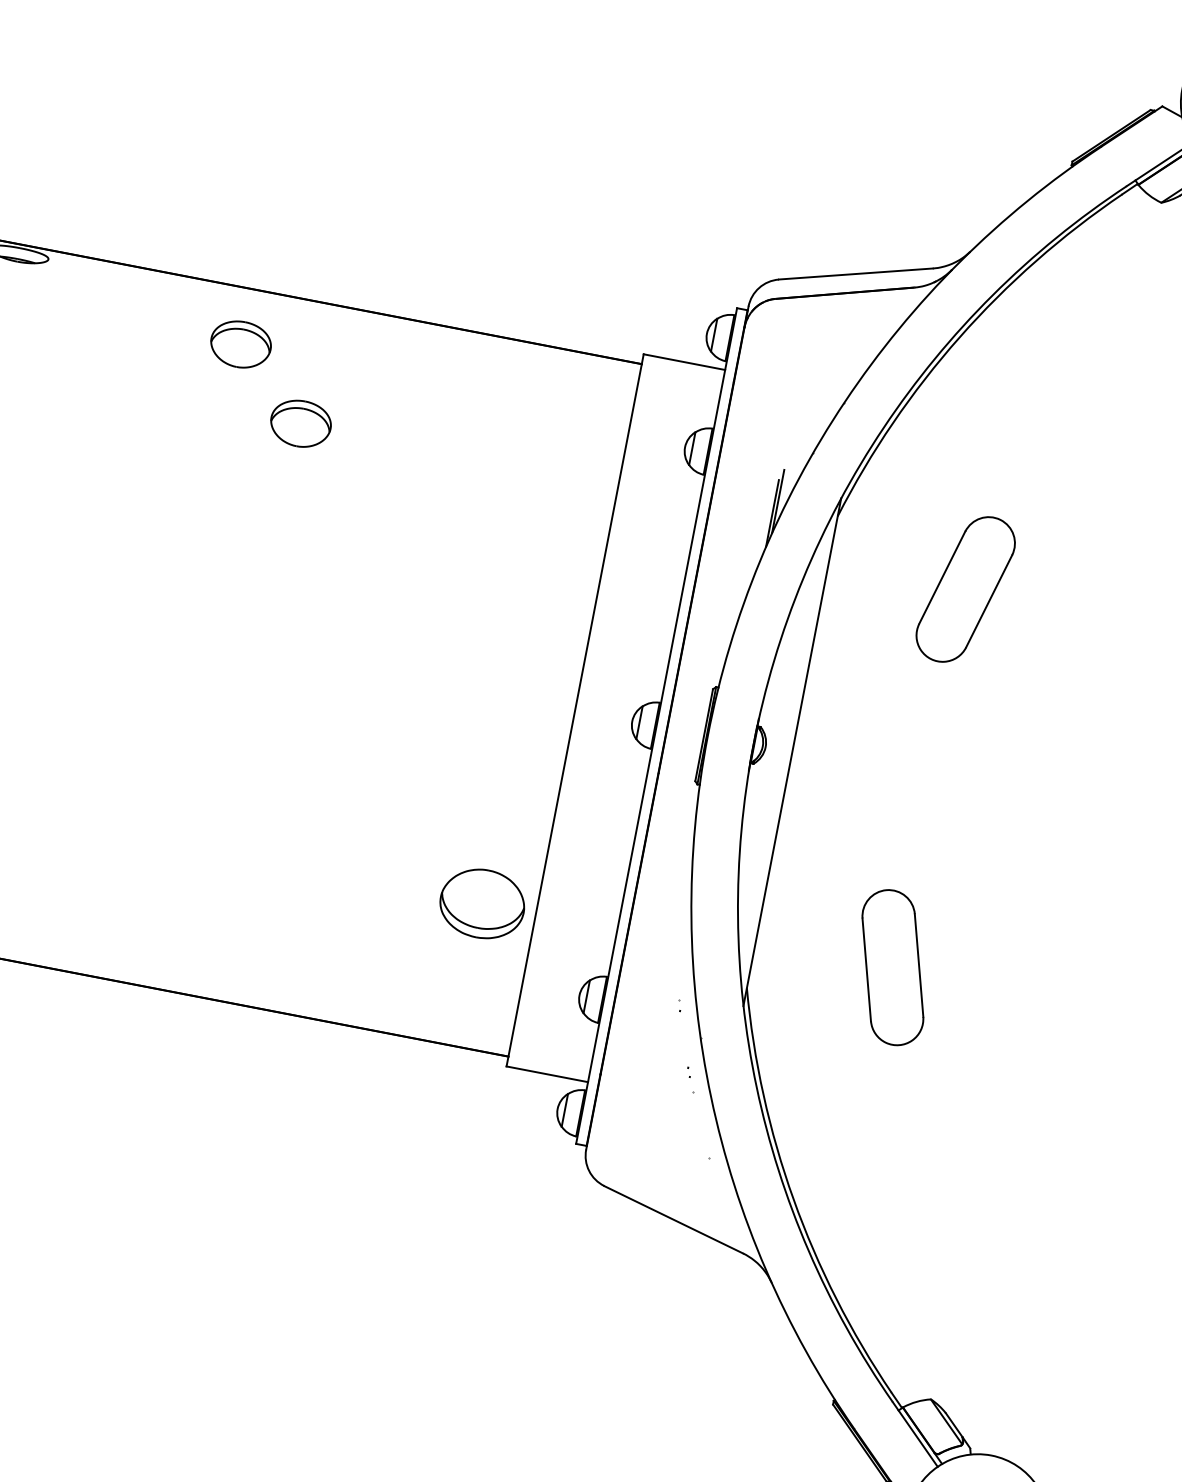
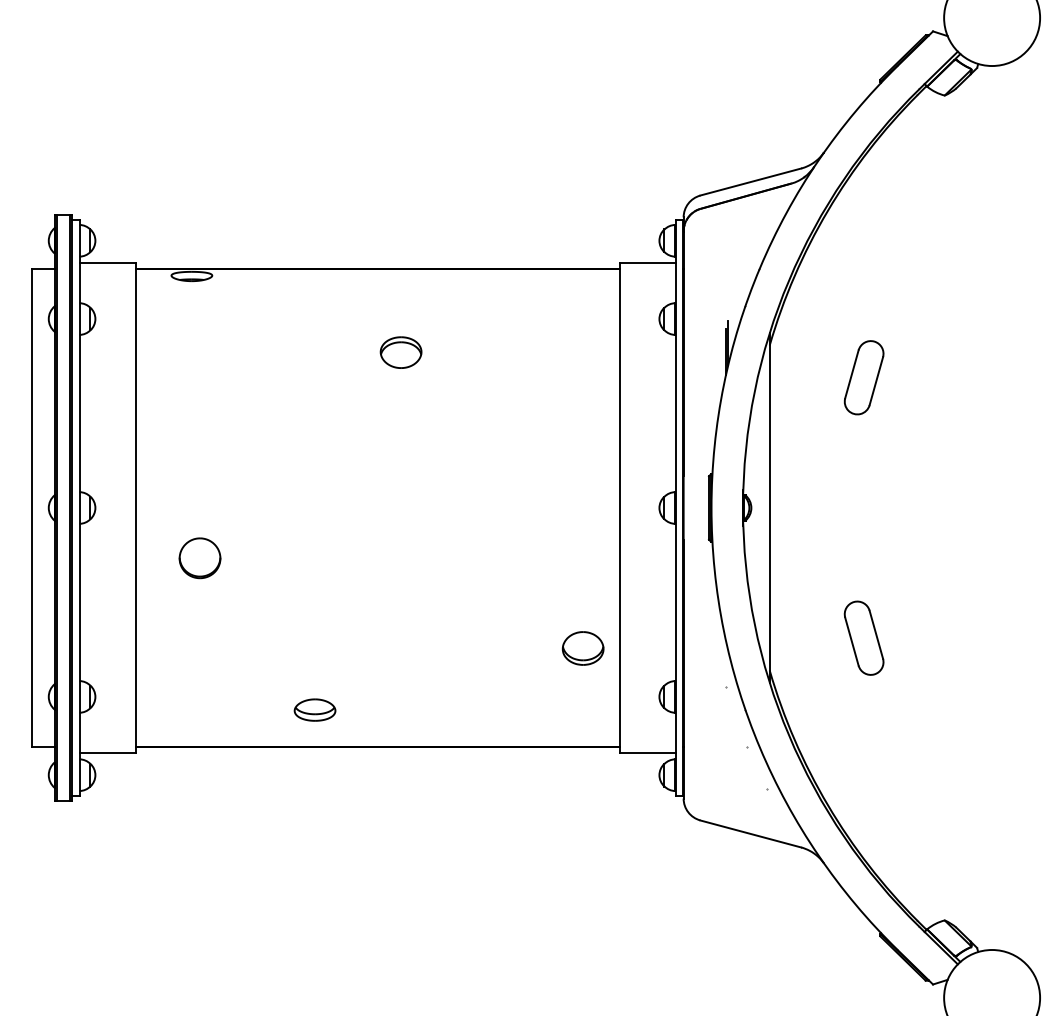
part: (240, 344) -> (350, 307), removed
part: (964, 589) -> (863, 377), size x0.71
part: (481, 903) -> (582, 648), size x0.71
part: (75, 917) -> (314, 709), added
part: (892, 966) -> (863, 637), size x0.71

